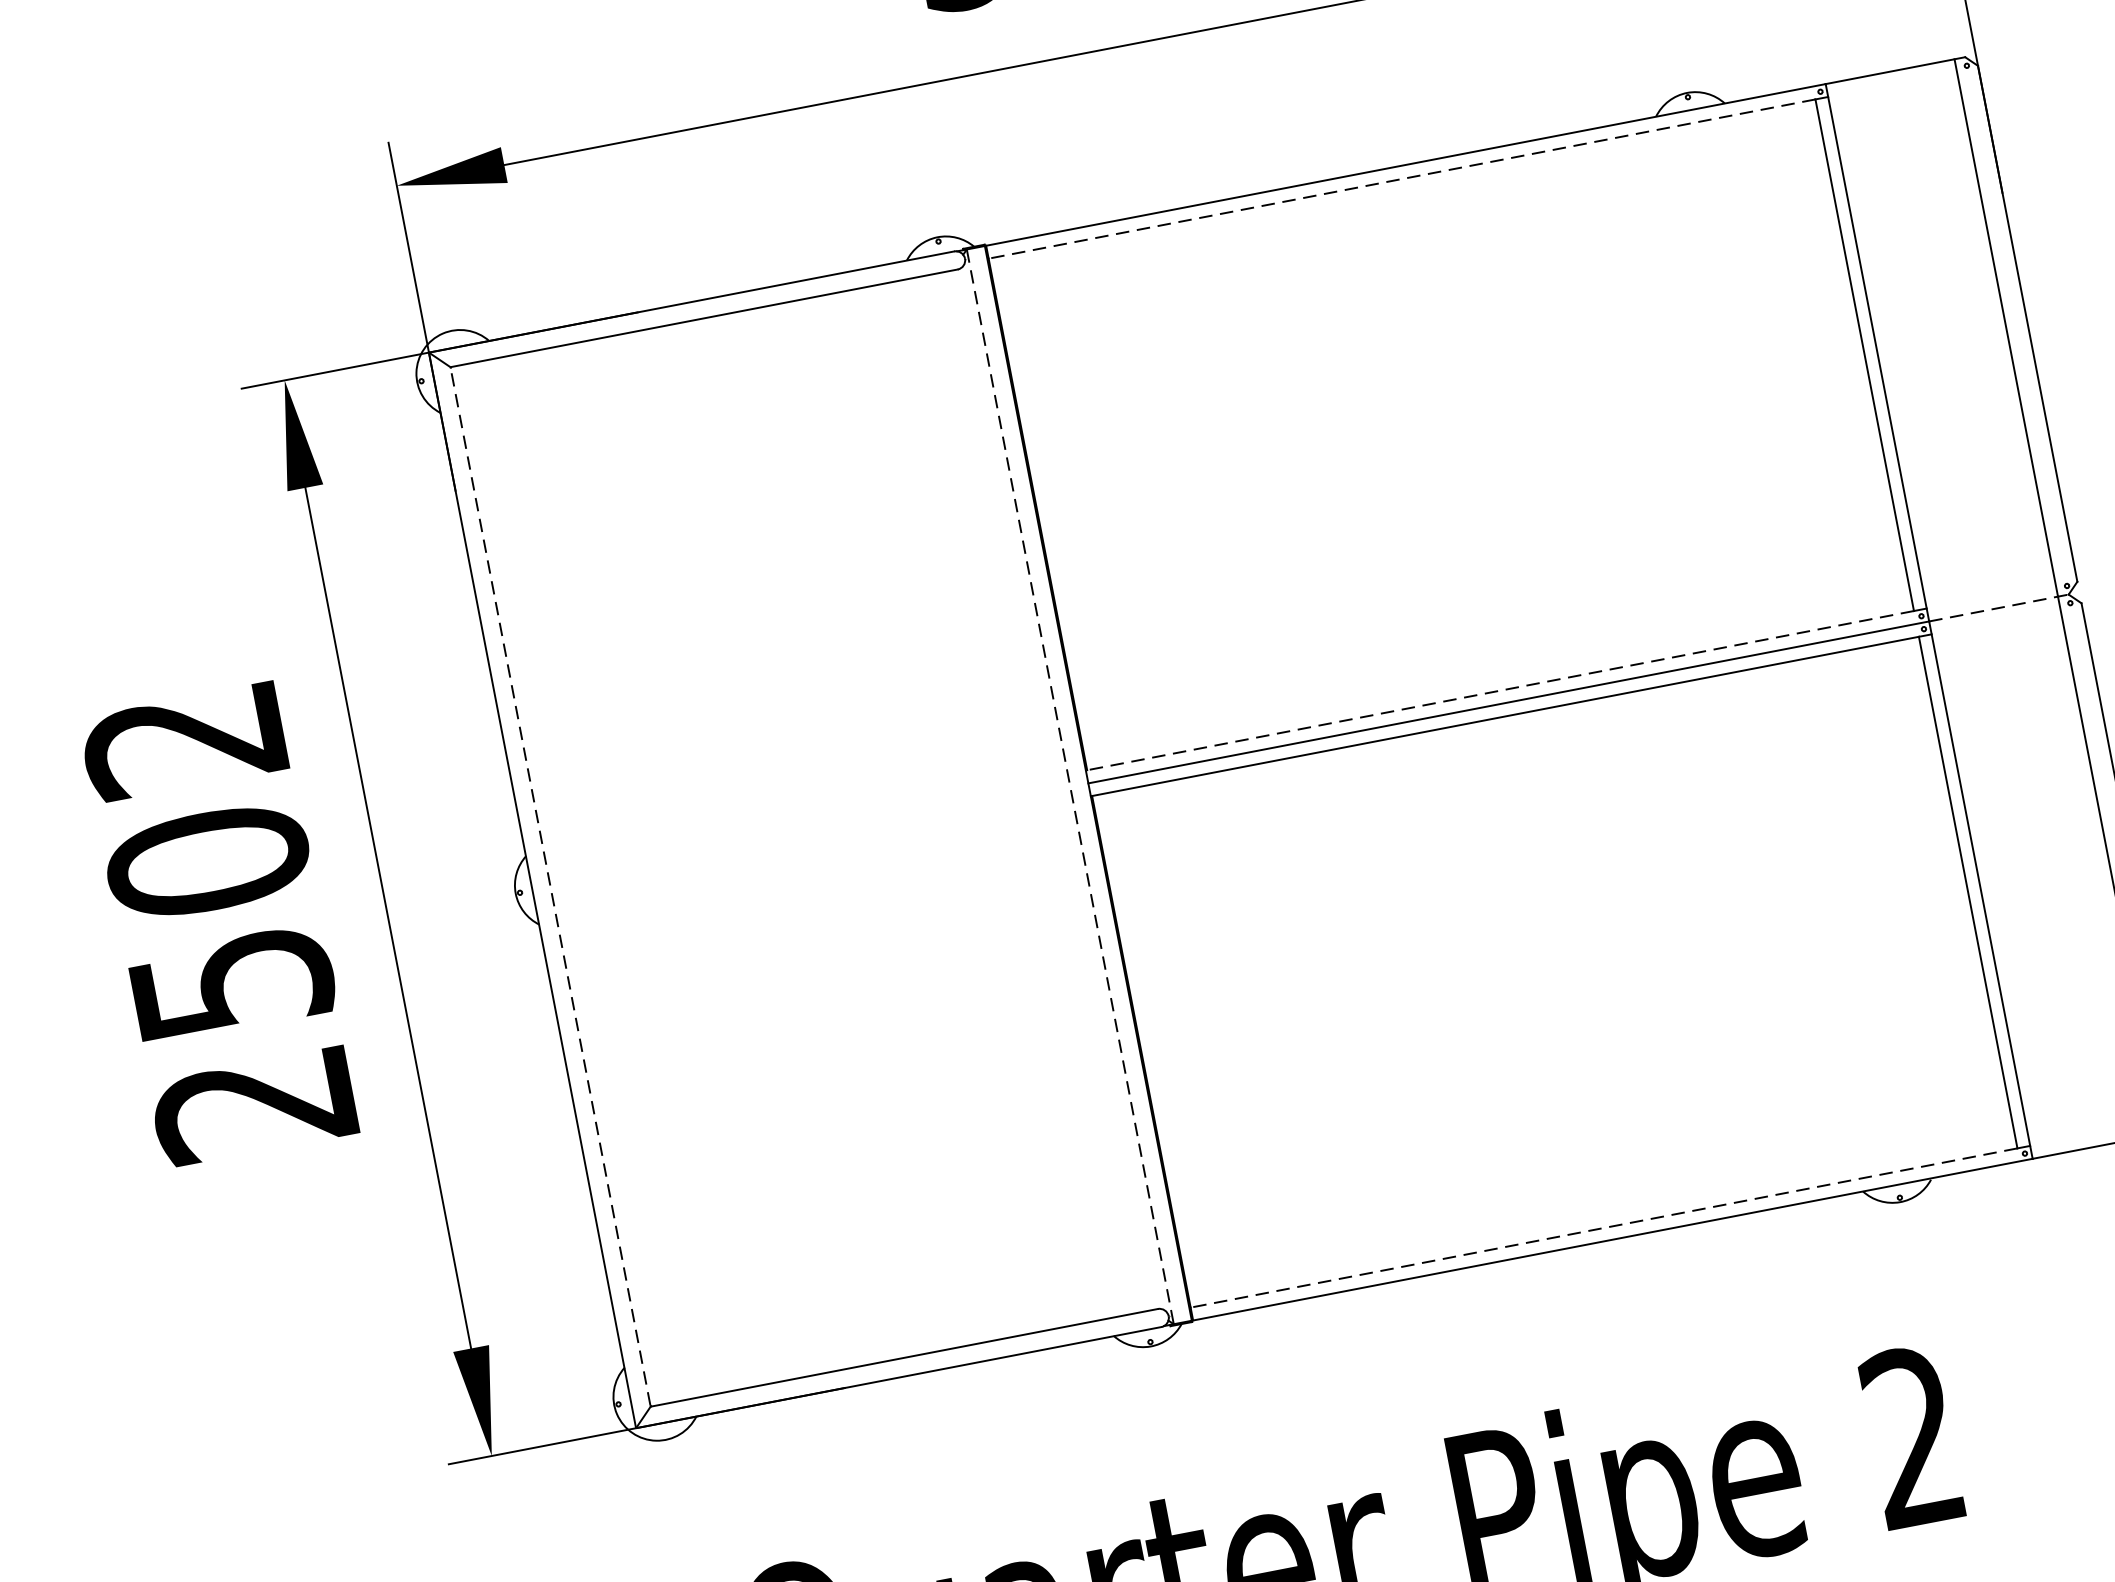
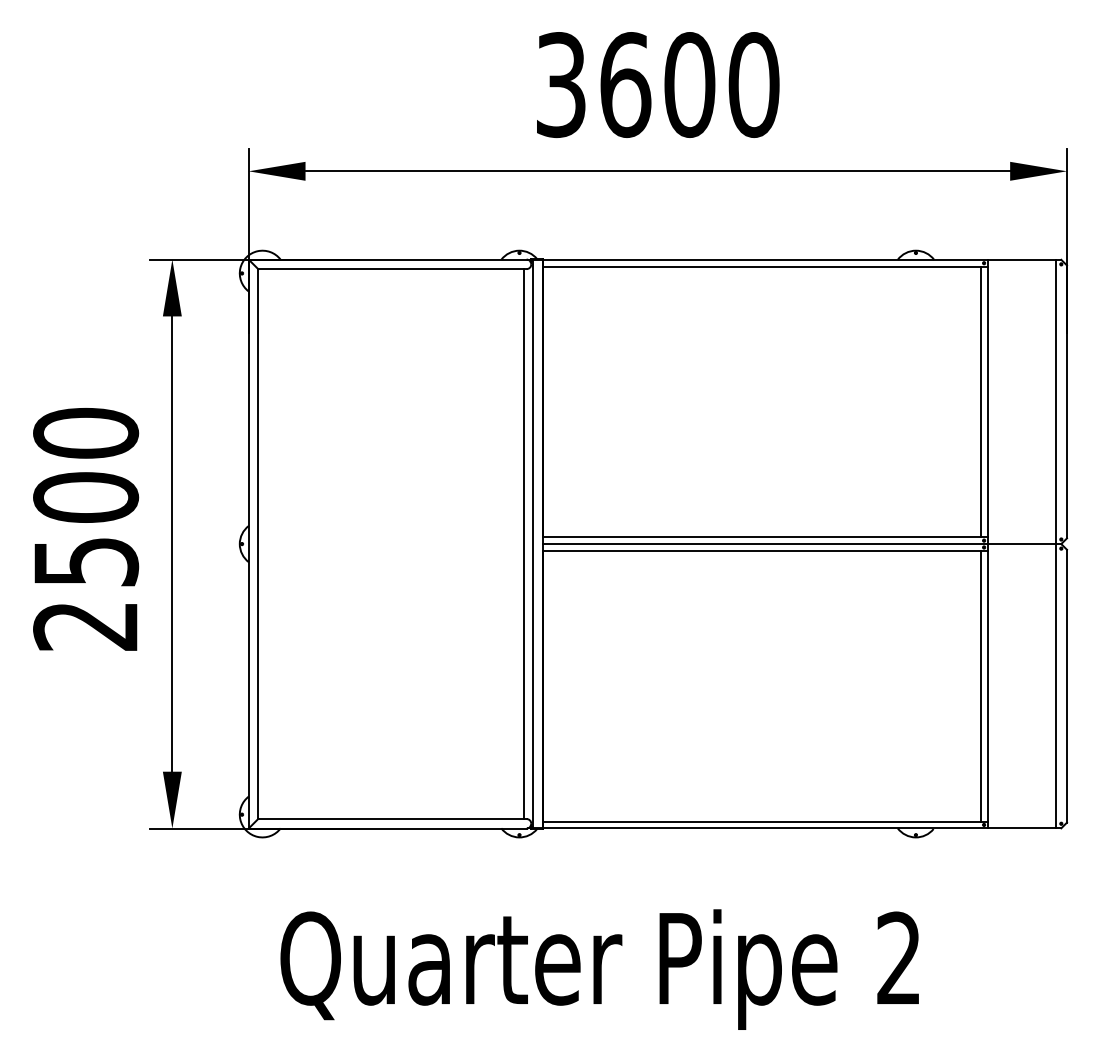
line: (1400, 179) -> (761, 266), dashed -> solid
line: (1999, 608) -> (1024, 544), dashed -> solid
line: (1499, 691) -> (761, 537), dashed -> solid
text: (185, 740) -> (86, 433), 2502 -> 2500
line: (1071, 787) -> (533, 544), dashed -> solid
line: (1054, 790) -> (524, 544), added
line: (550, 885) -> (258, 543), dashed -> solid
line: (1602, 1228) -> (761, 821), dashed -> solid

